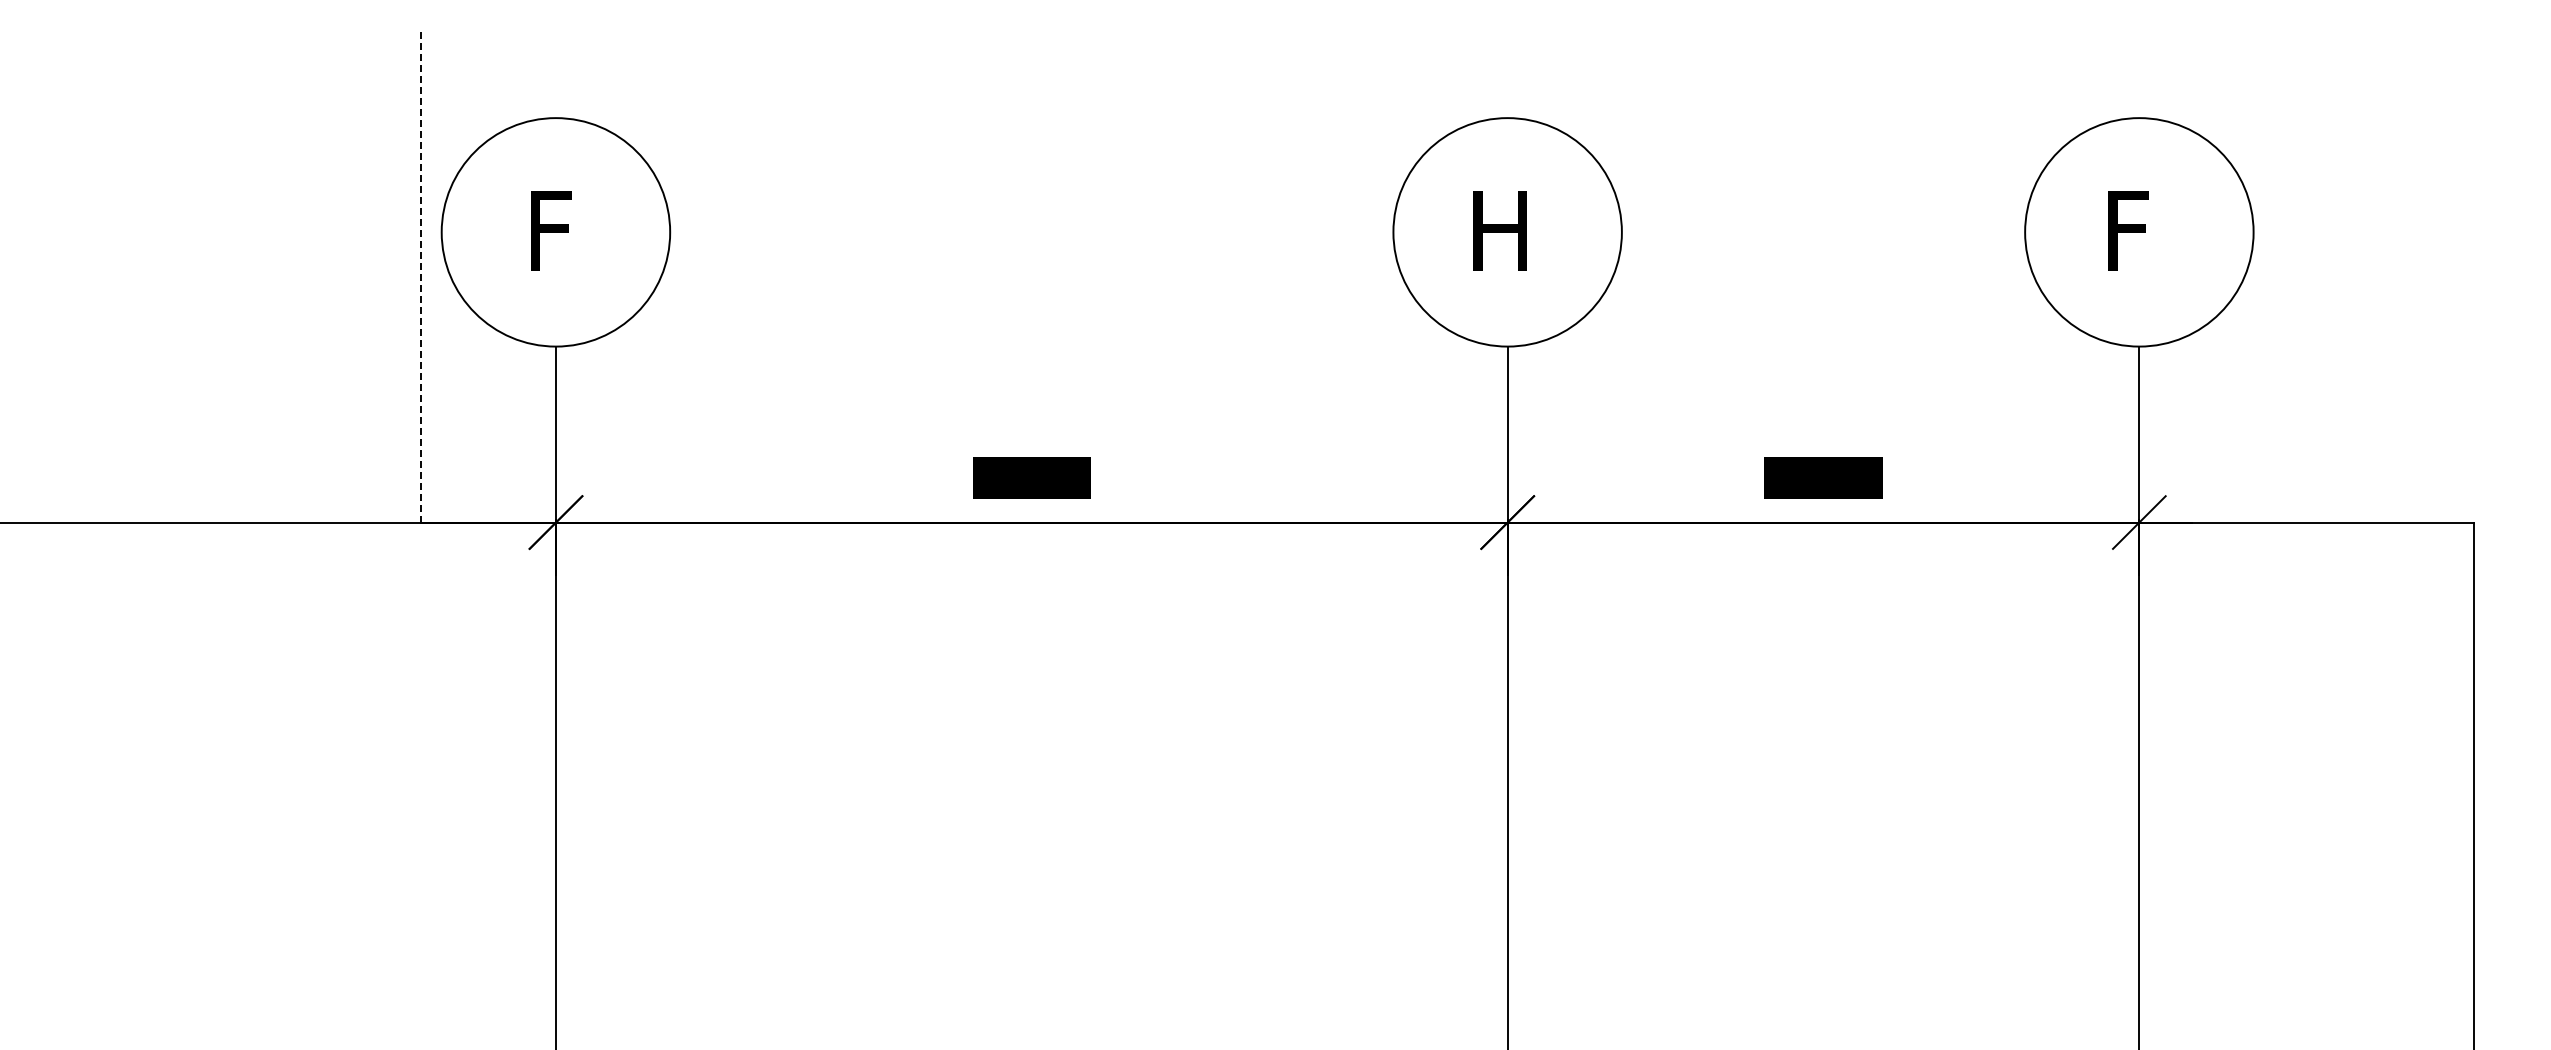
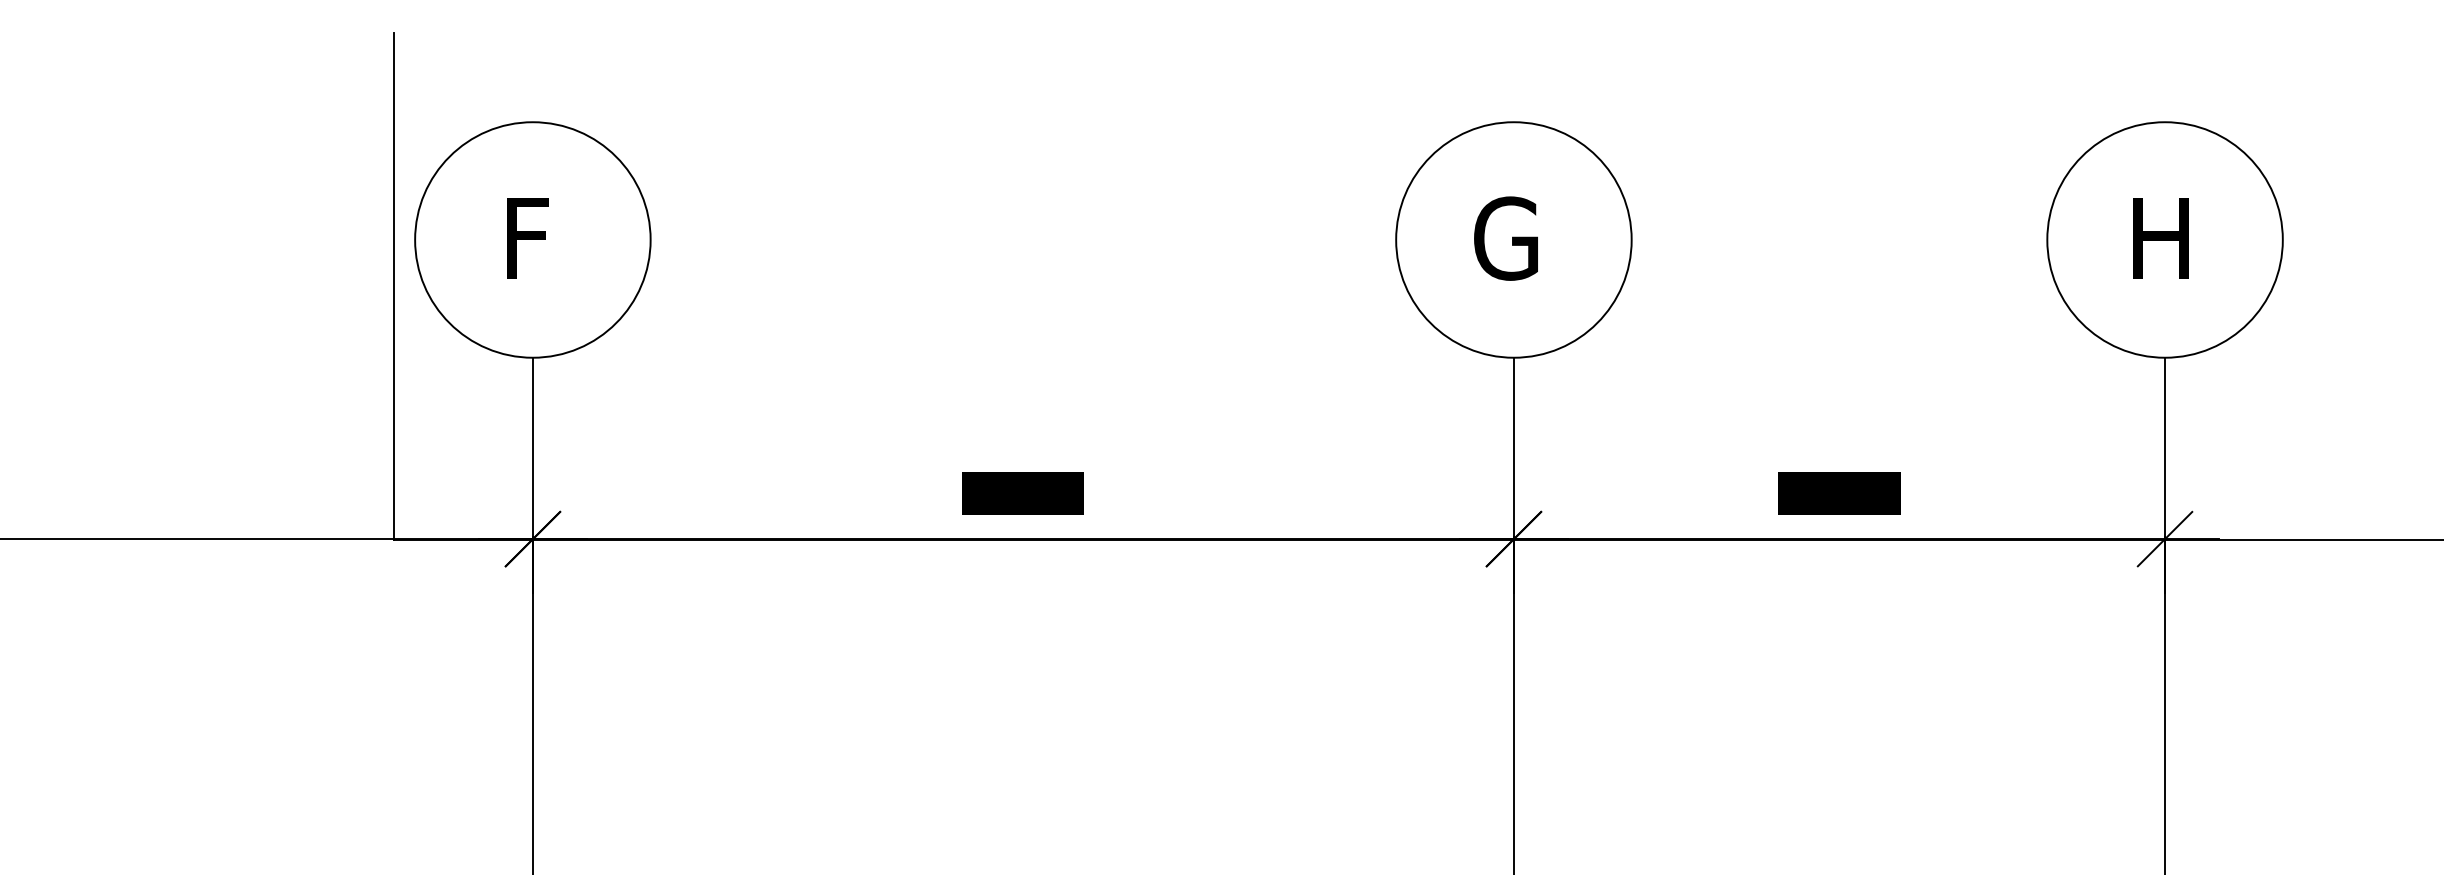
text: (2140, 230) -> (2166, 238), F -> H
text: (1500, 231) -> (1506, 239), H -> G
line: (420, 277) -> (393, 286), dashed -> solid

